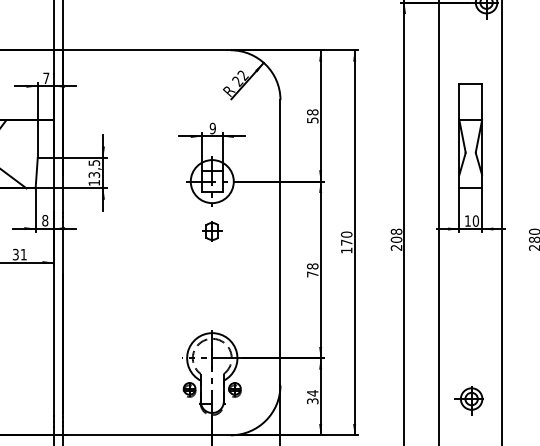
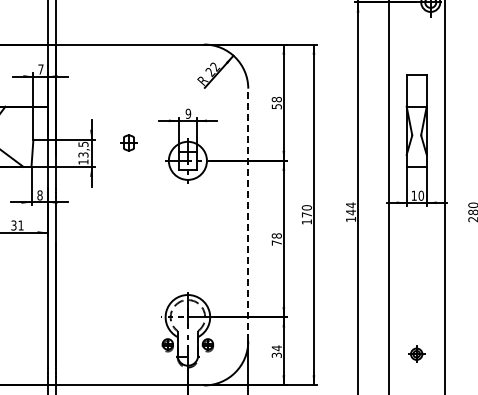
part: (211, 230) -> (128, 142), moved
text: (395, 239) -> (350, 212), 208 -> 144
line: (280, 242) -> (248, 214), solid -> dashed
part: (469, 401) -> (415, 355), size x0.6

